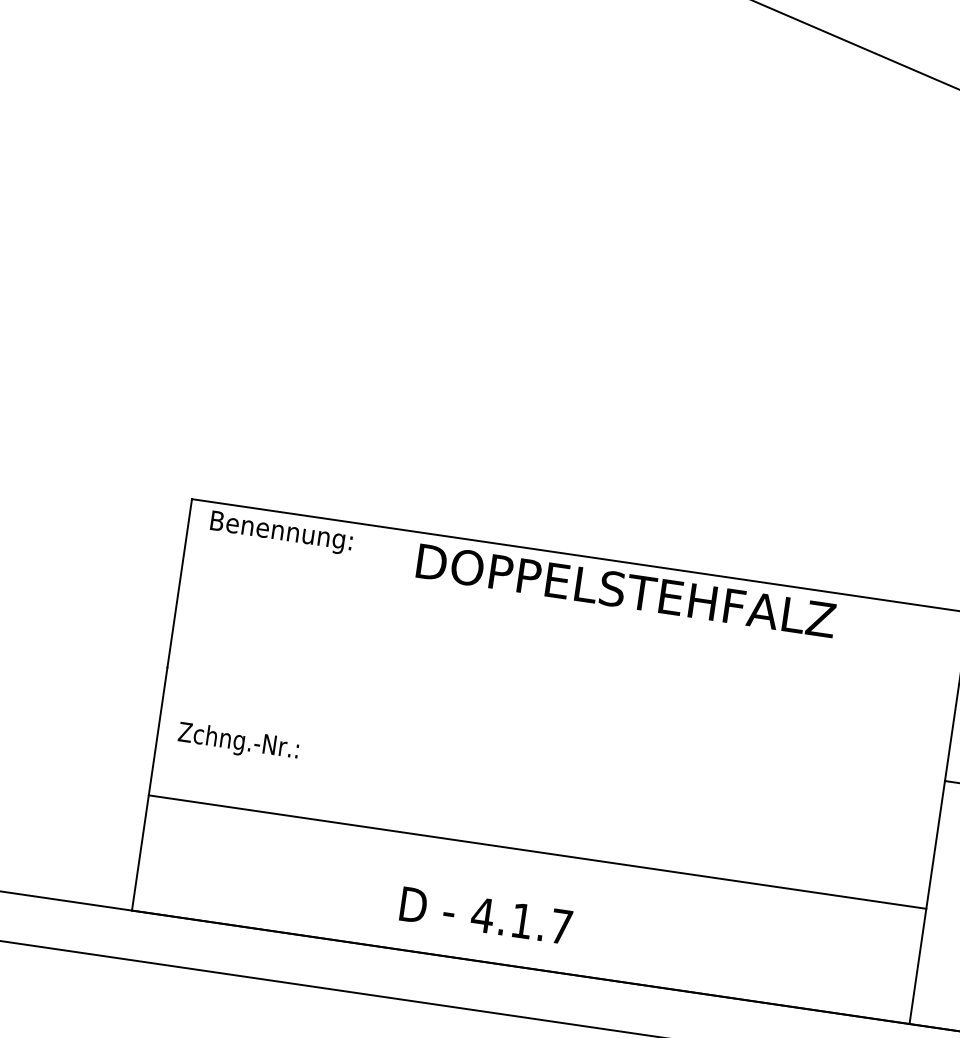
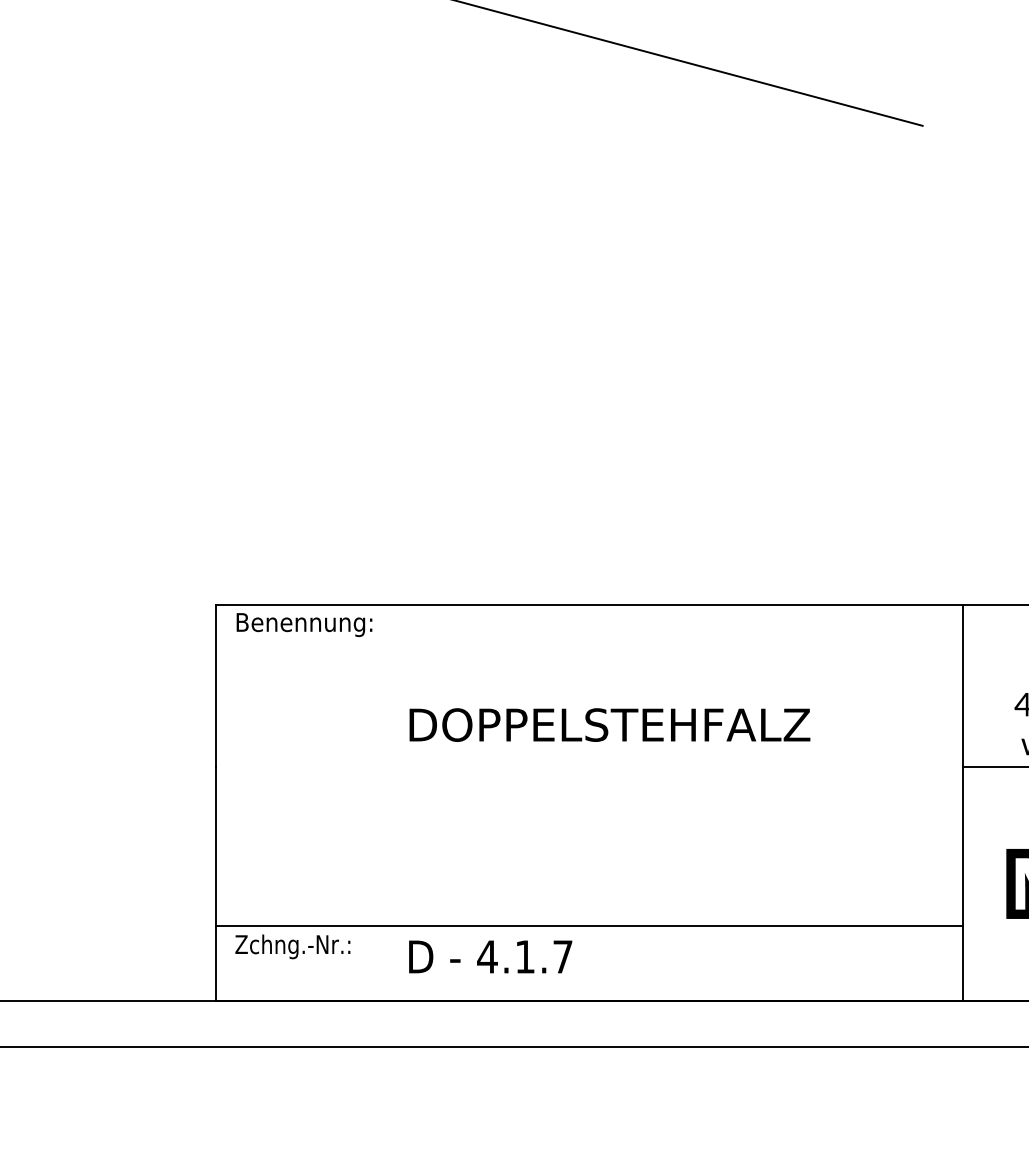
text: (625, 590) -> (609, 724), moved
text: (238, 742) -> (292, 946), moved
line: (536, 851) -> (588, 925), moved
text: (486, 915) -> (490, 956), moved

